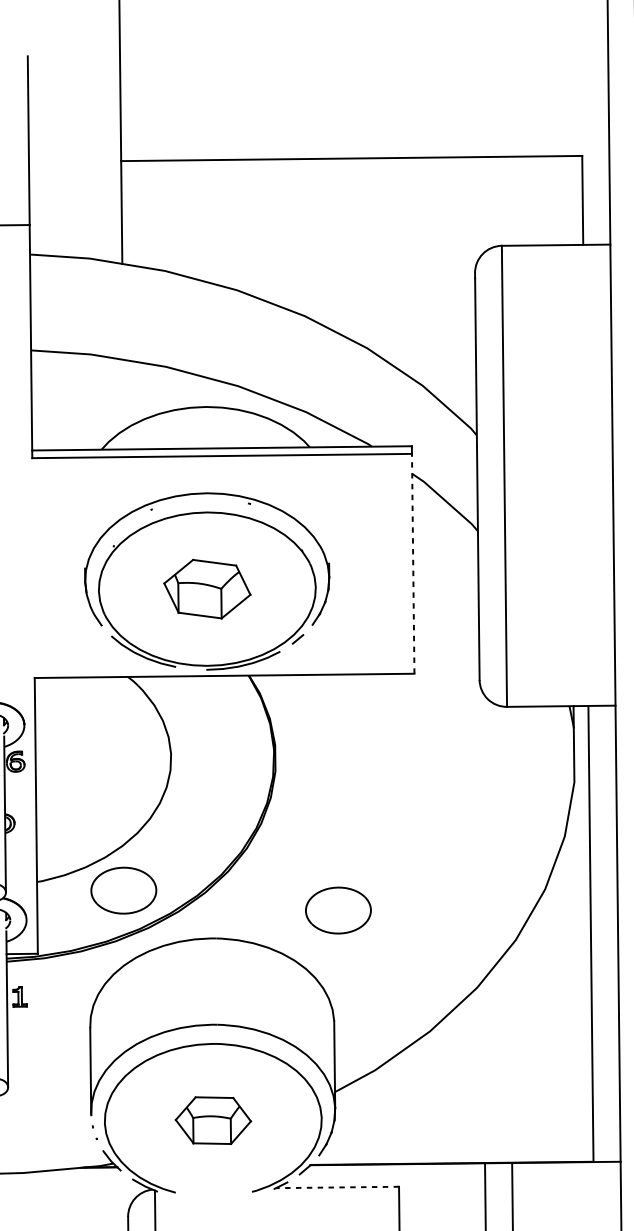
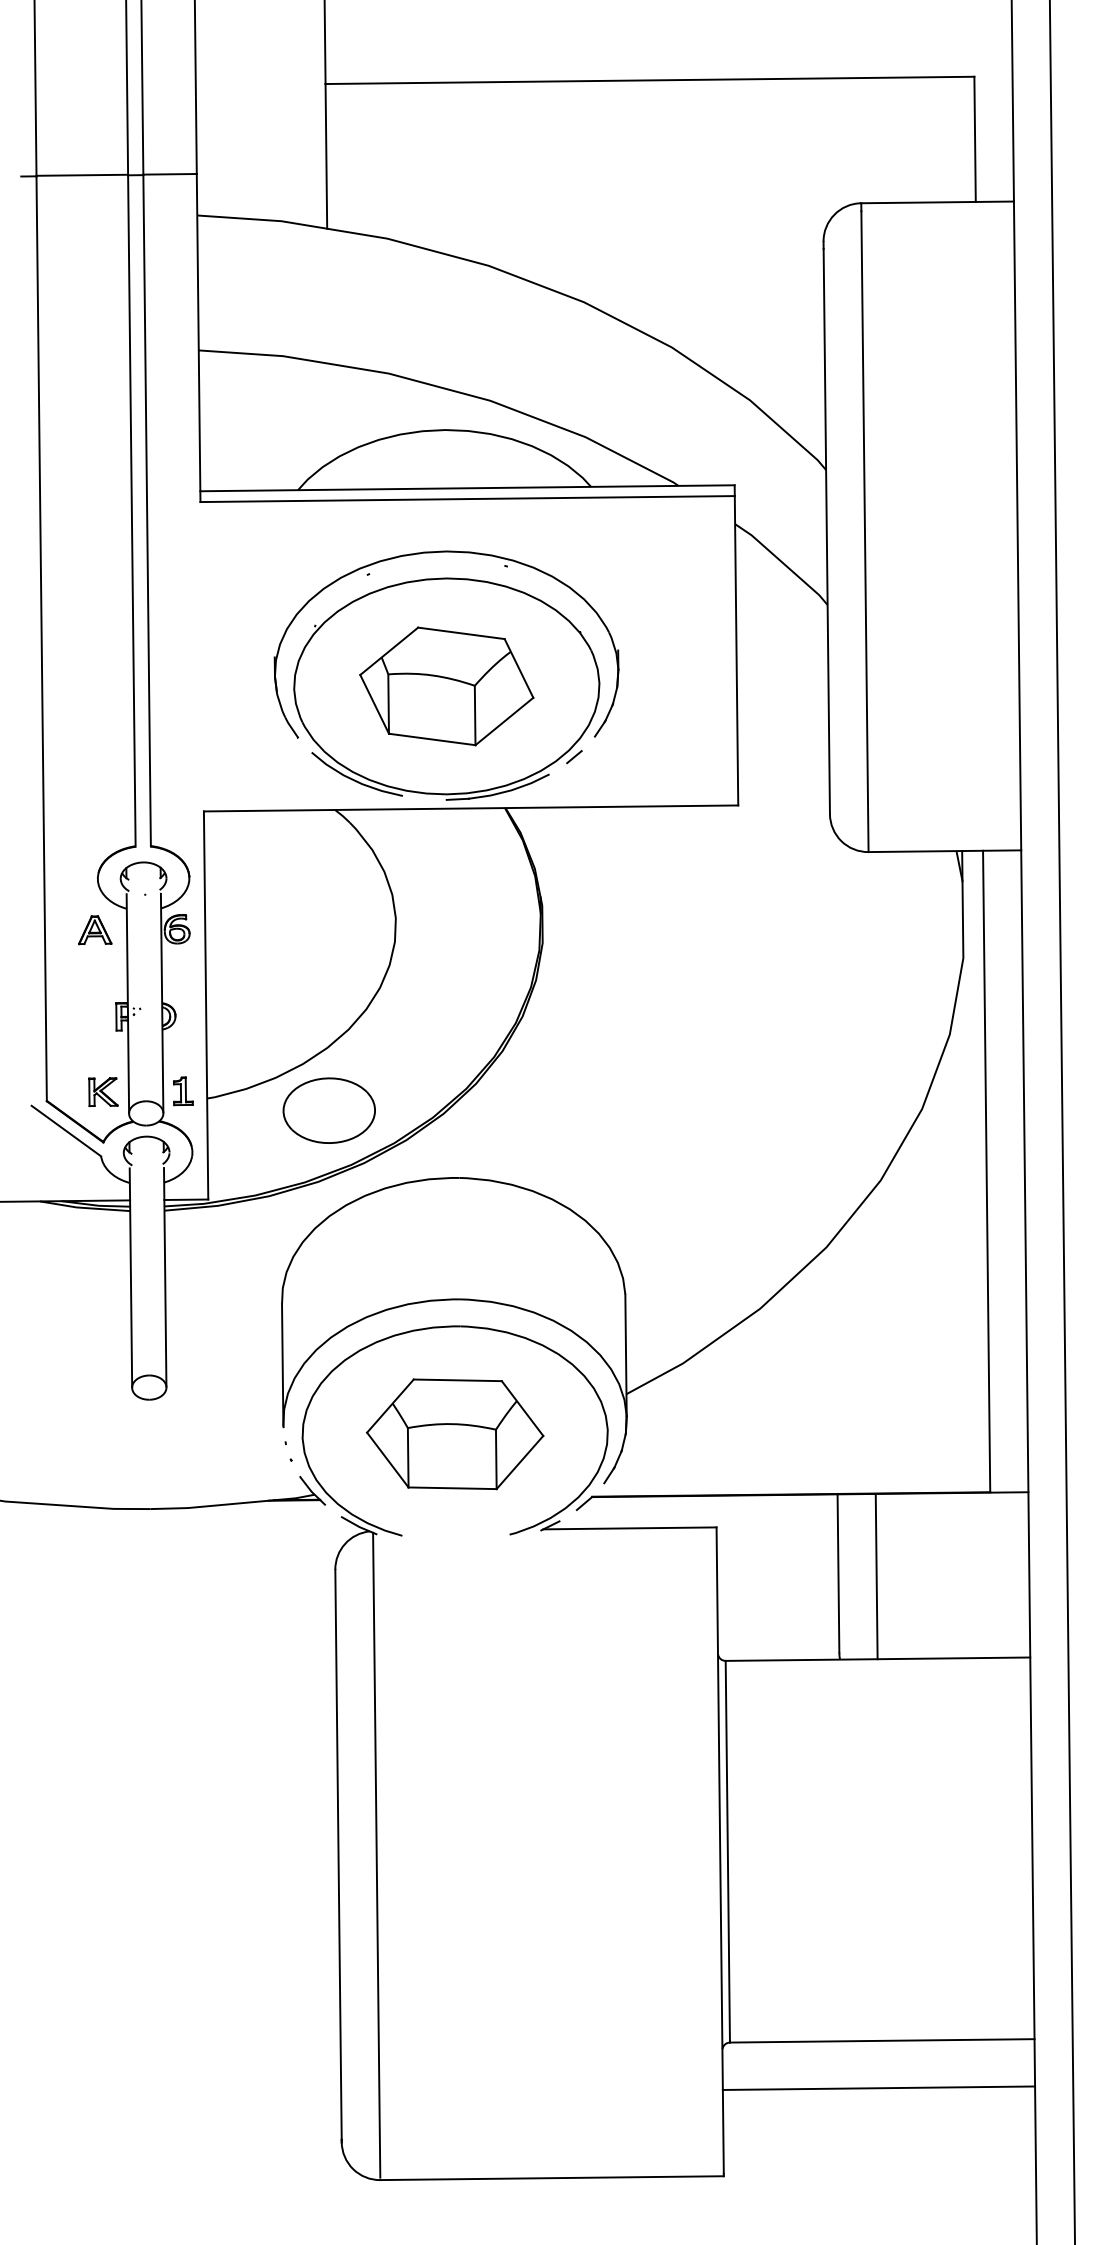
line: (413, 563) -> (736, 650), dashed -> solid
part: (207, 589) -> (446, 686), size x1.43
part: (337, 910) -> (630, 1138), removed
part: (20, 997) -> (183, 1091), moved
part: (213, 1120) -> (455, 1434), size x1.67
line: (337, 1187) -> (630, 1528), dashed -> solid

